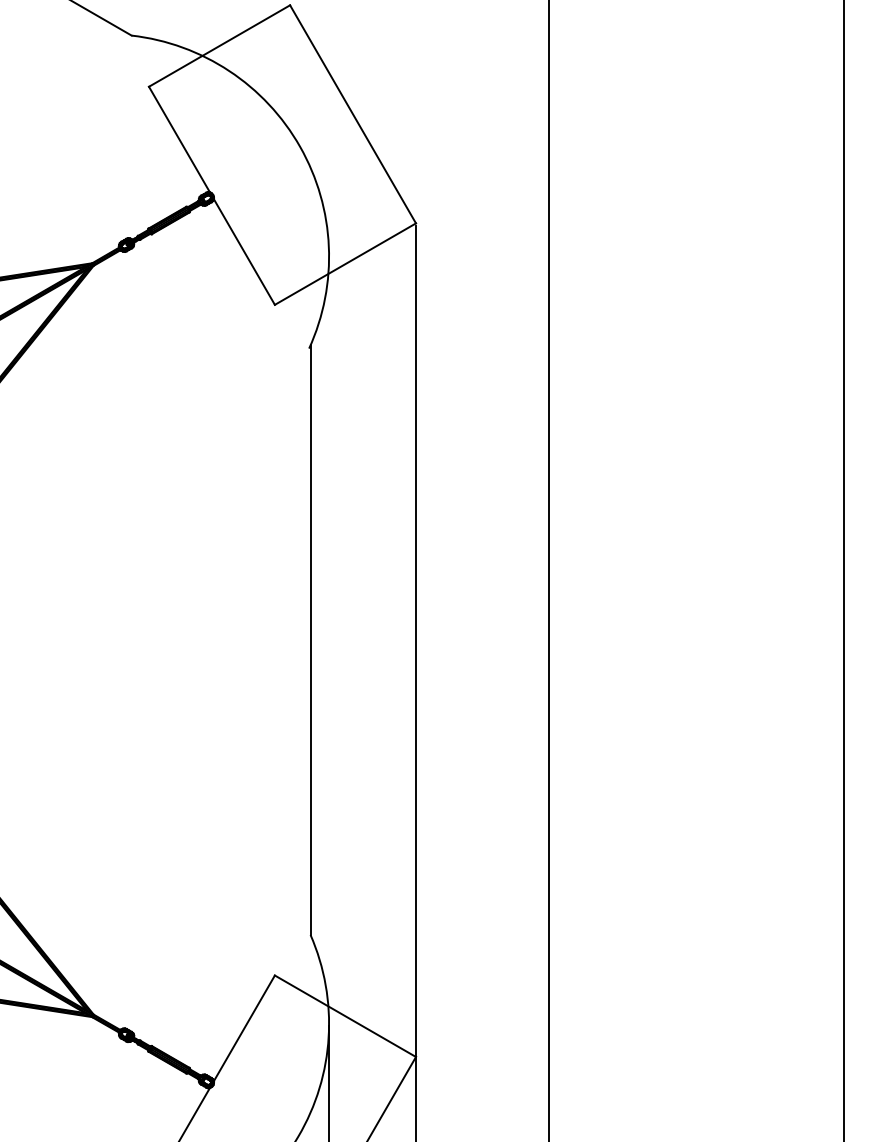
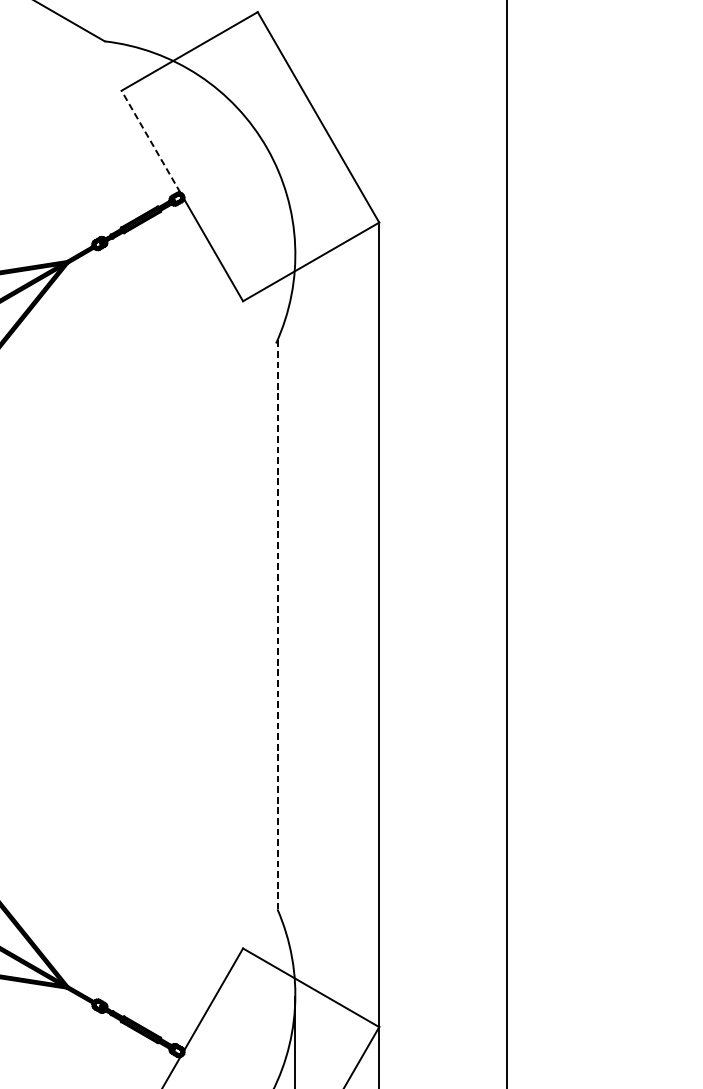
line: (179, 139) -> (151, 141), solid -> dashed
line: (310, 640) -> (277, 625), solid -> dashed

